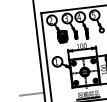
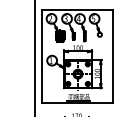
line: (31, 93) -> (22, 89), removed

